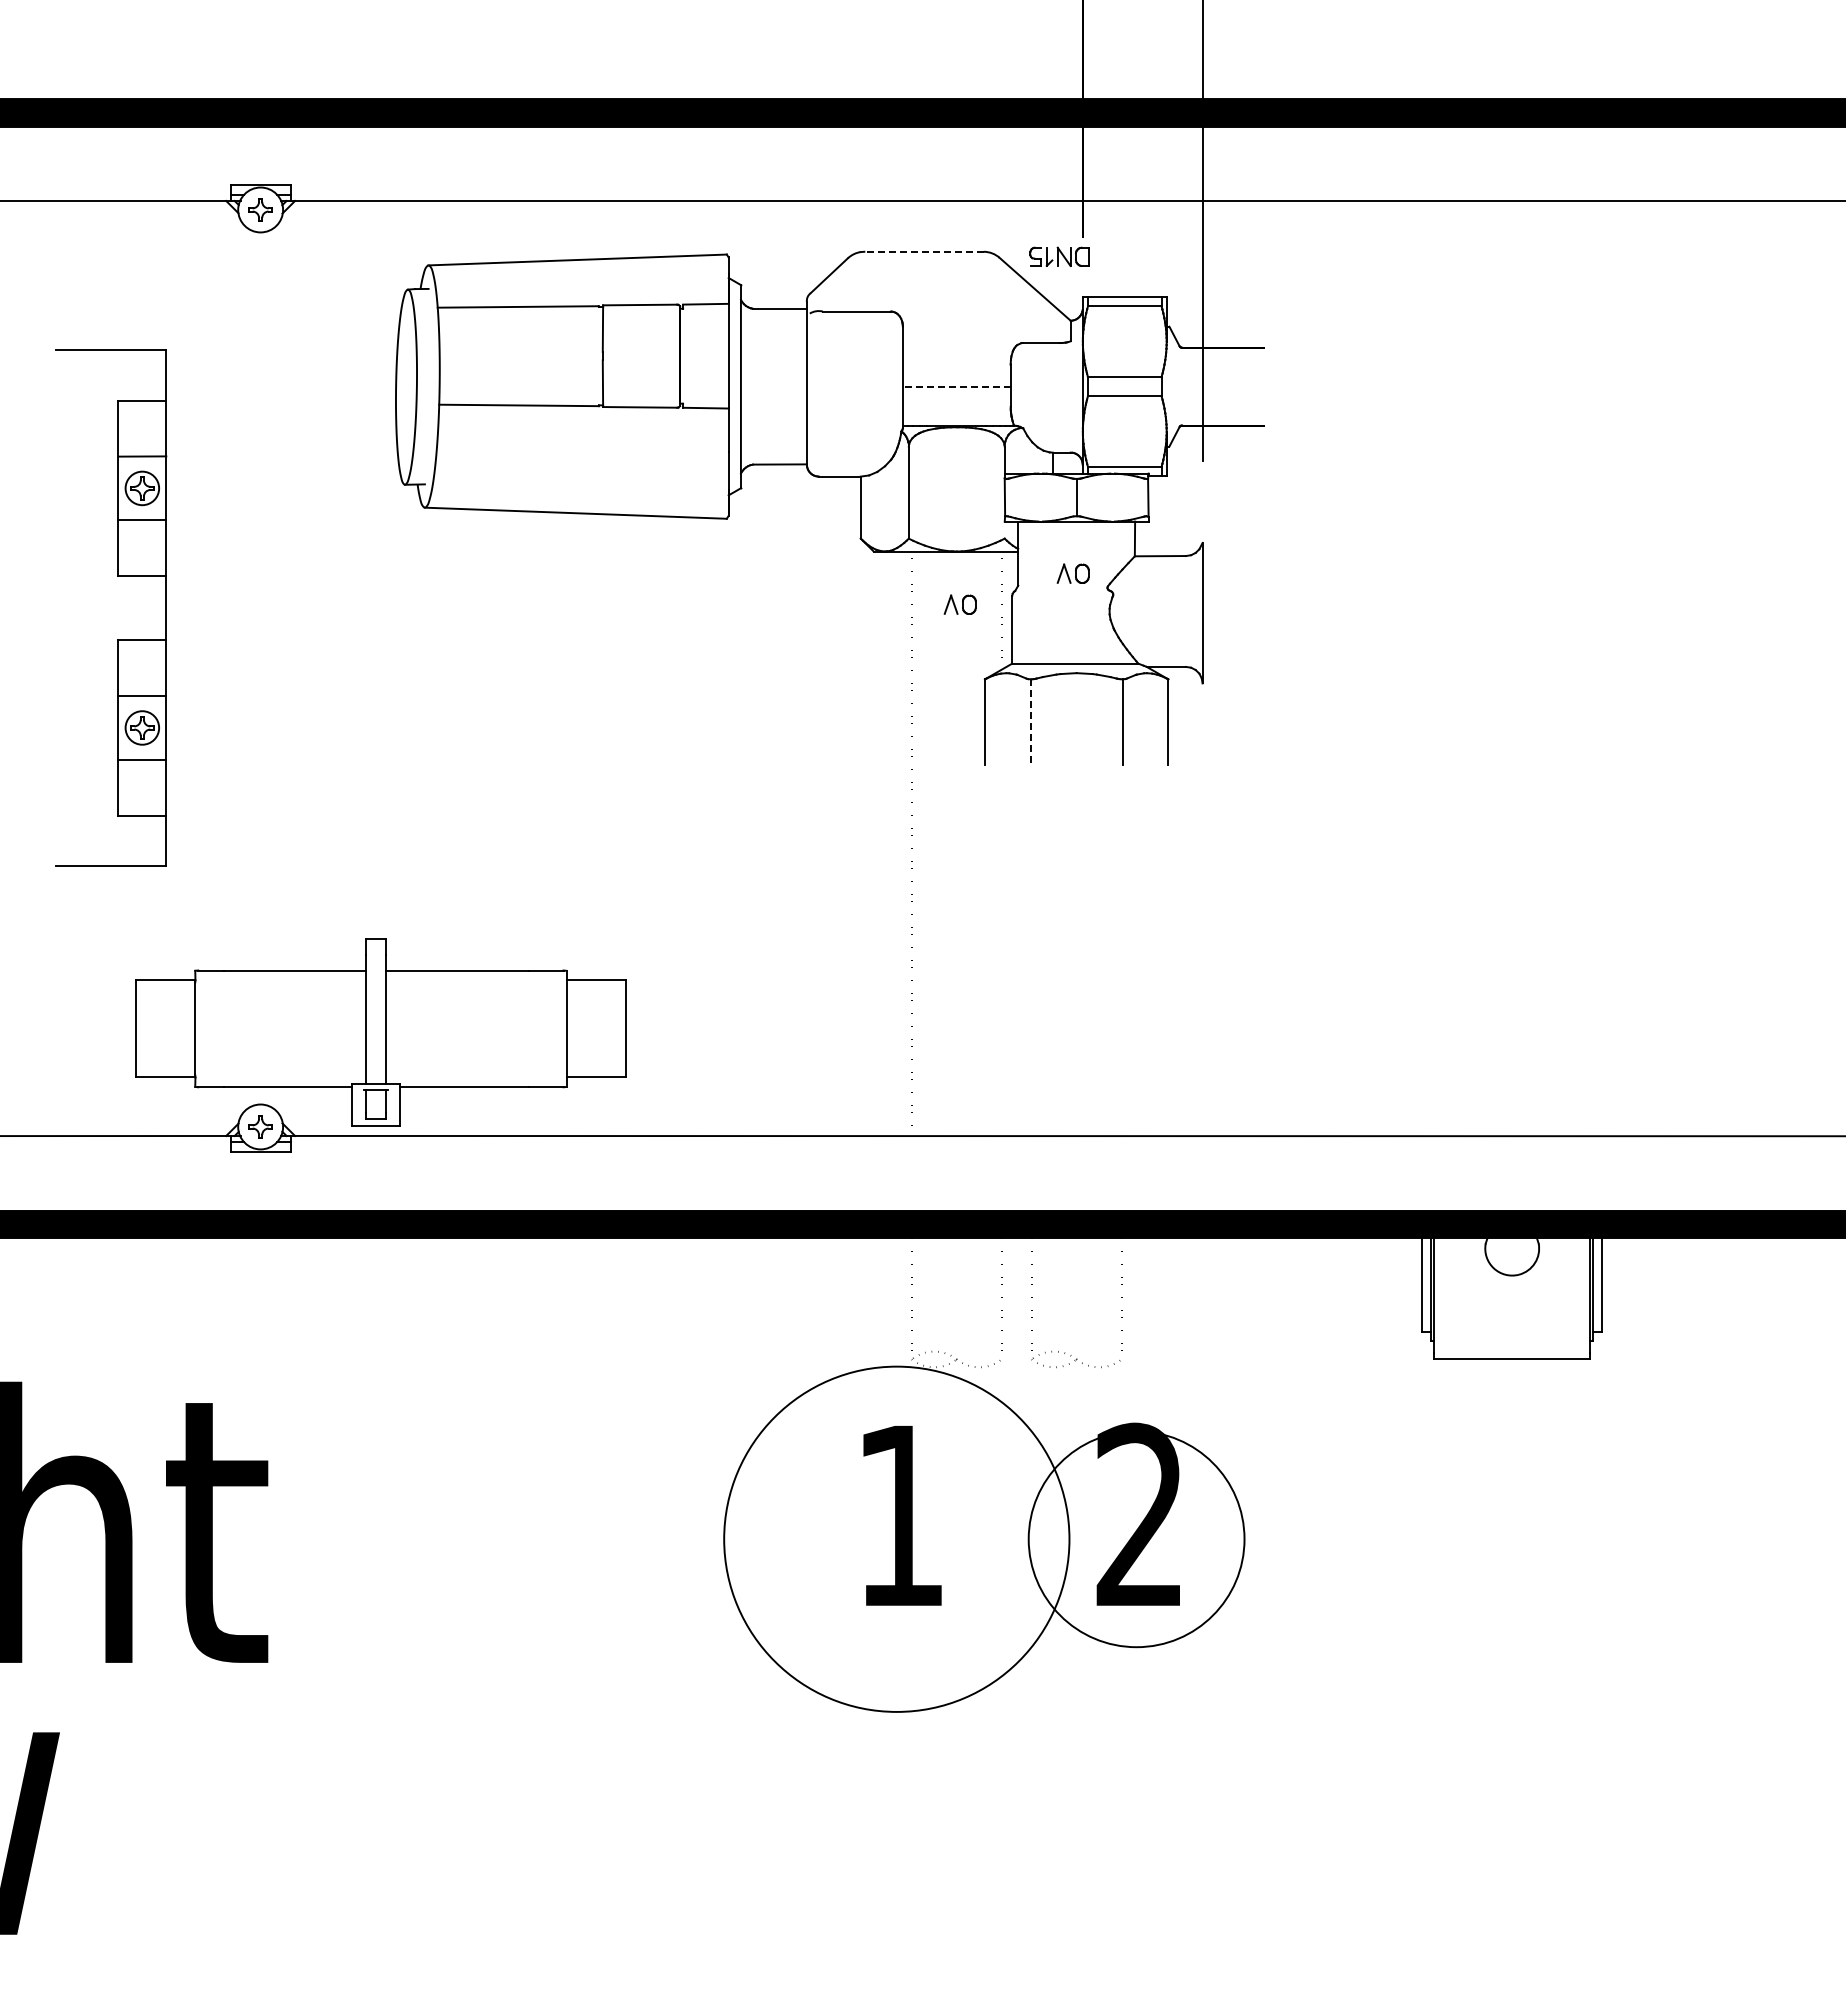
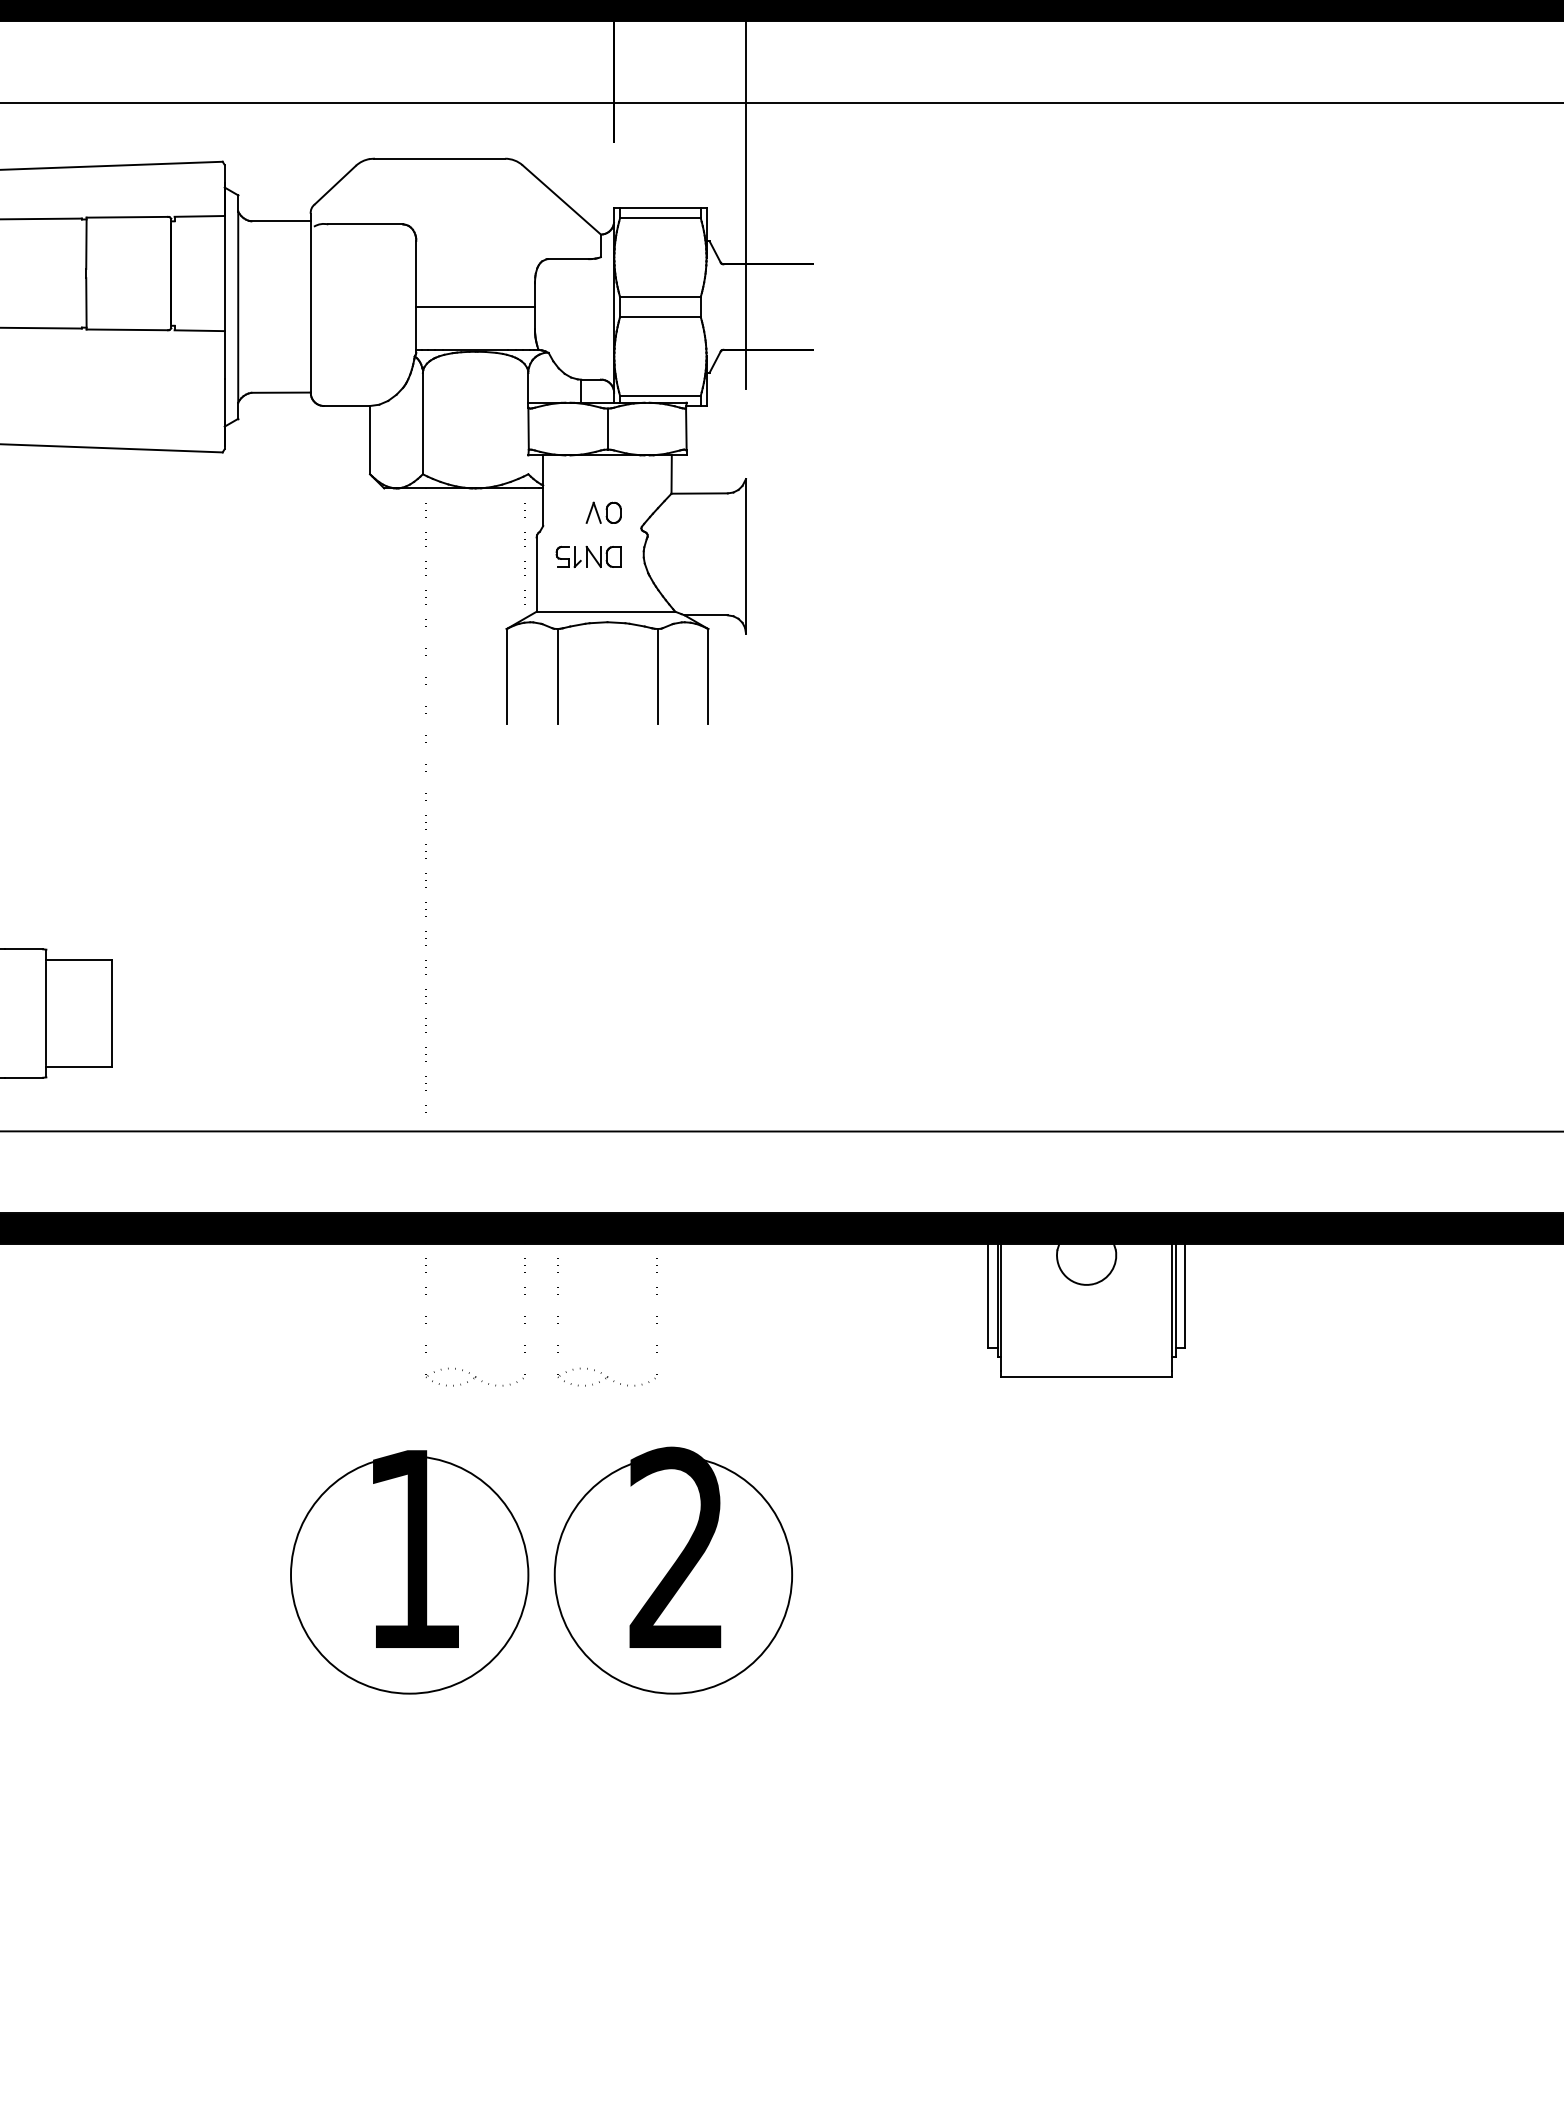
line: (924, 251) -> (440, 158), dashed -> solid
part: (1059, 256) -> (588, 556), moved
line: (956, 386) -> (475, 306), dashed -> solid
part: (959, 604) -> (478, 546), removed
line: (1031, 722) -> (557, 676), dashed -> solid
circle: (896, 1539) -> (409, 1575), size x0.62

